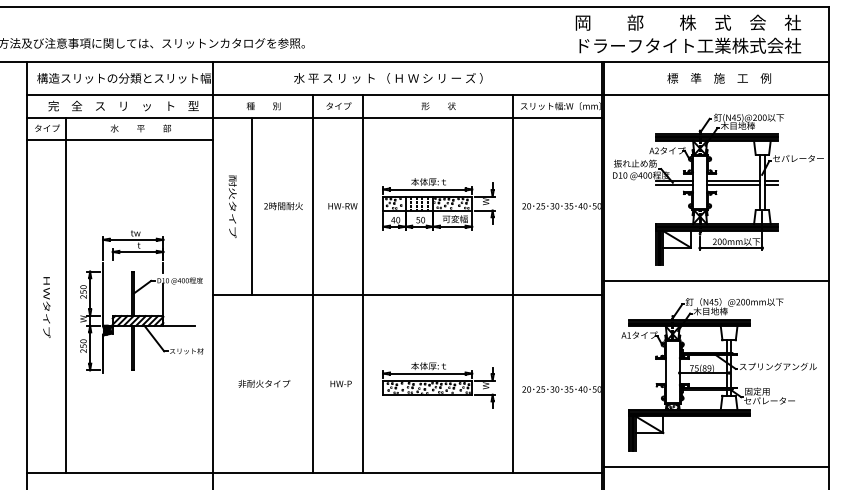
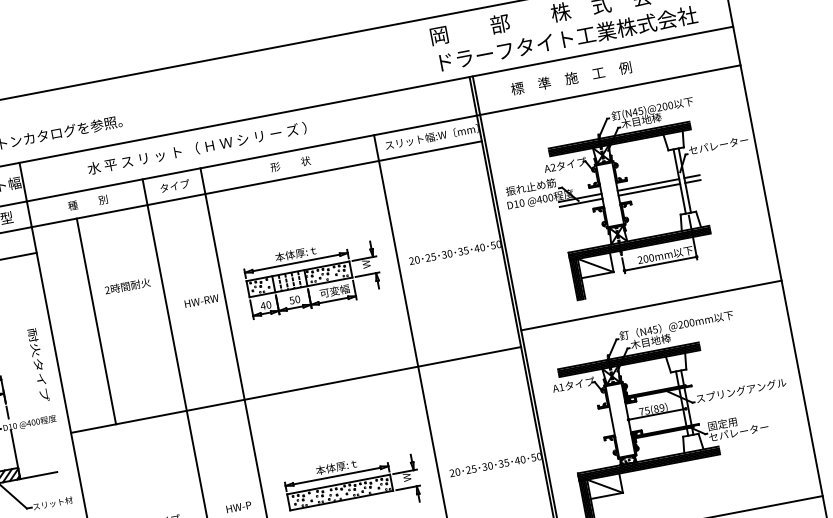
text: (388, 78) -> (197, 148), moved
text: (718, 78) -> (570, 78), moved
text: (232, 206) -> (38, 364), moved
text: (283, 206) -> (127, 286), moved

